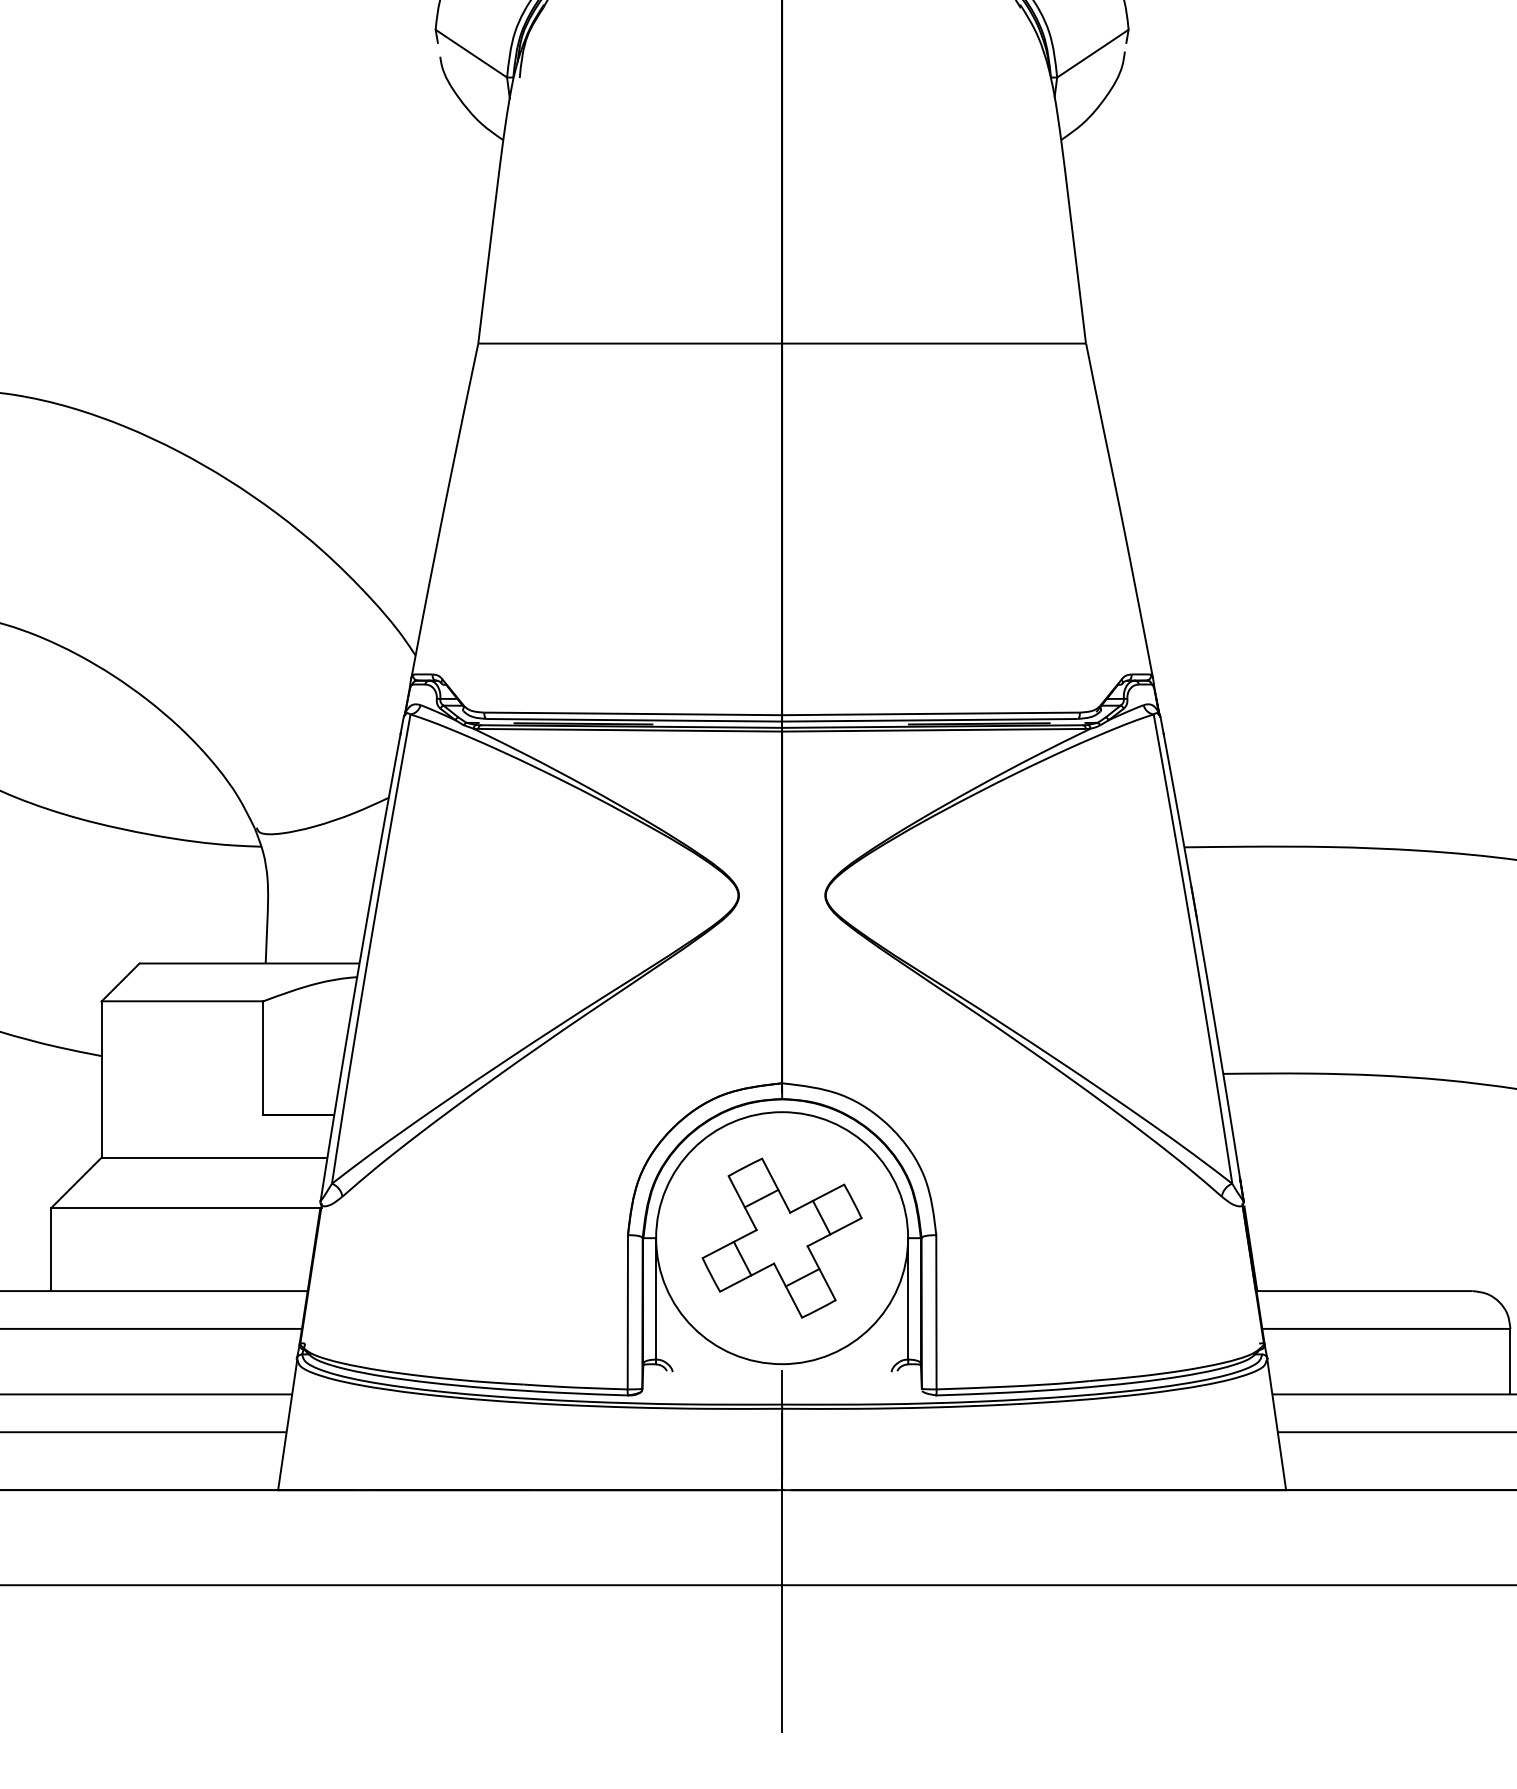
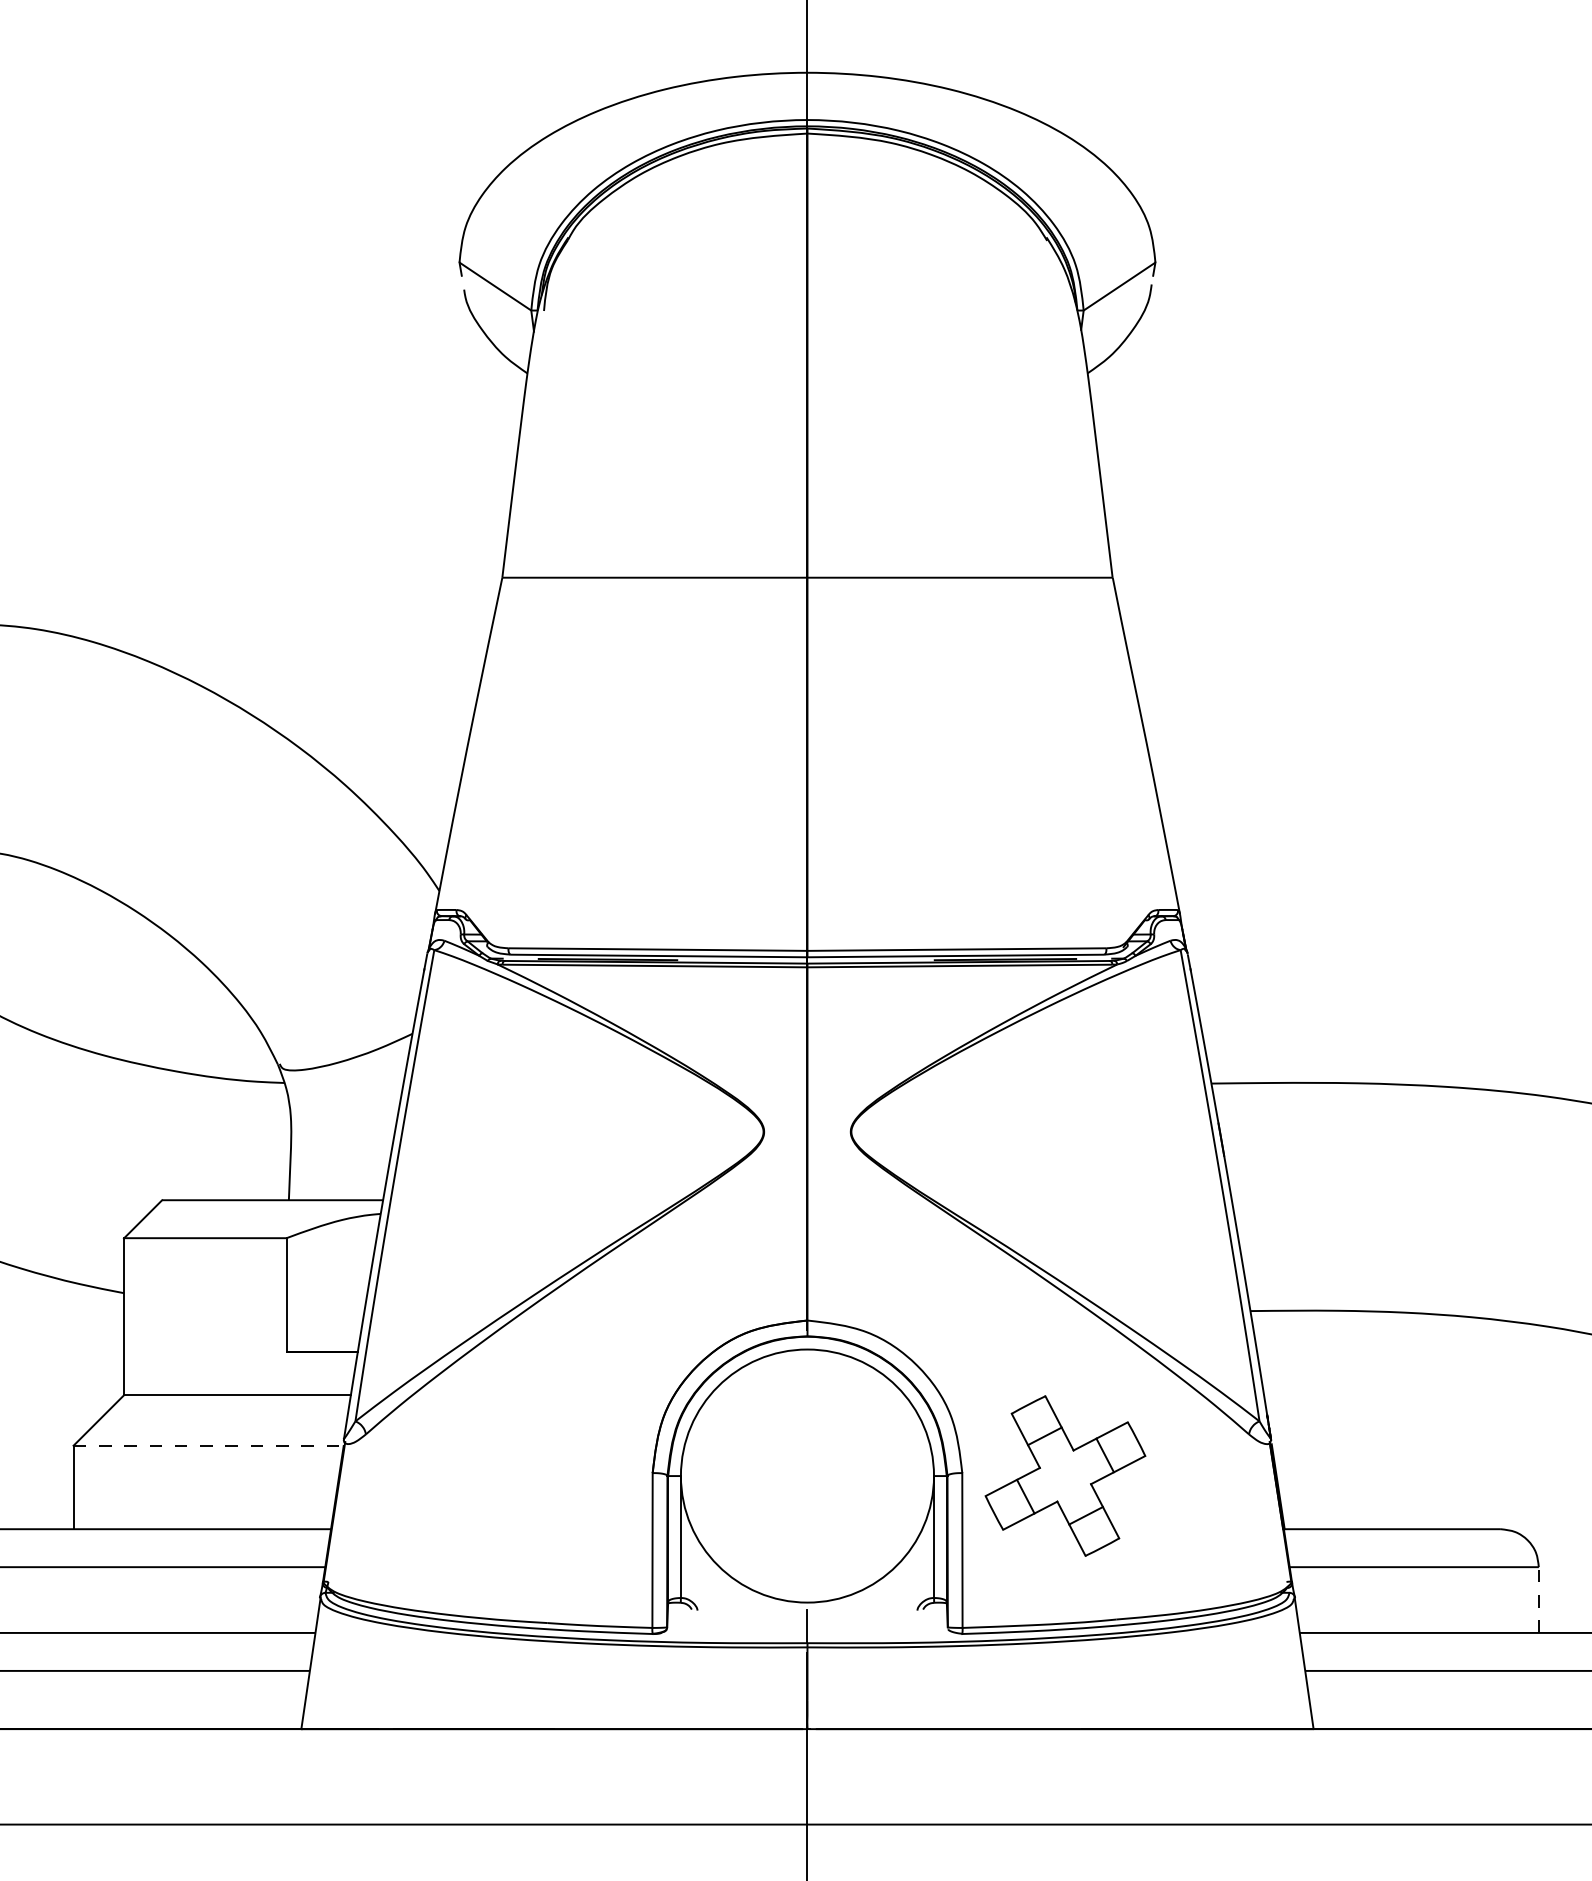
line: (186, 1207) -> (209, 1445), solid -> dashed
part: (782, 1237) -> (1065, 1475), moved
line: (1510, 1362) -> (1538, 1600), solid -> dashed

